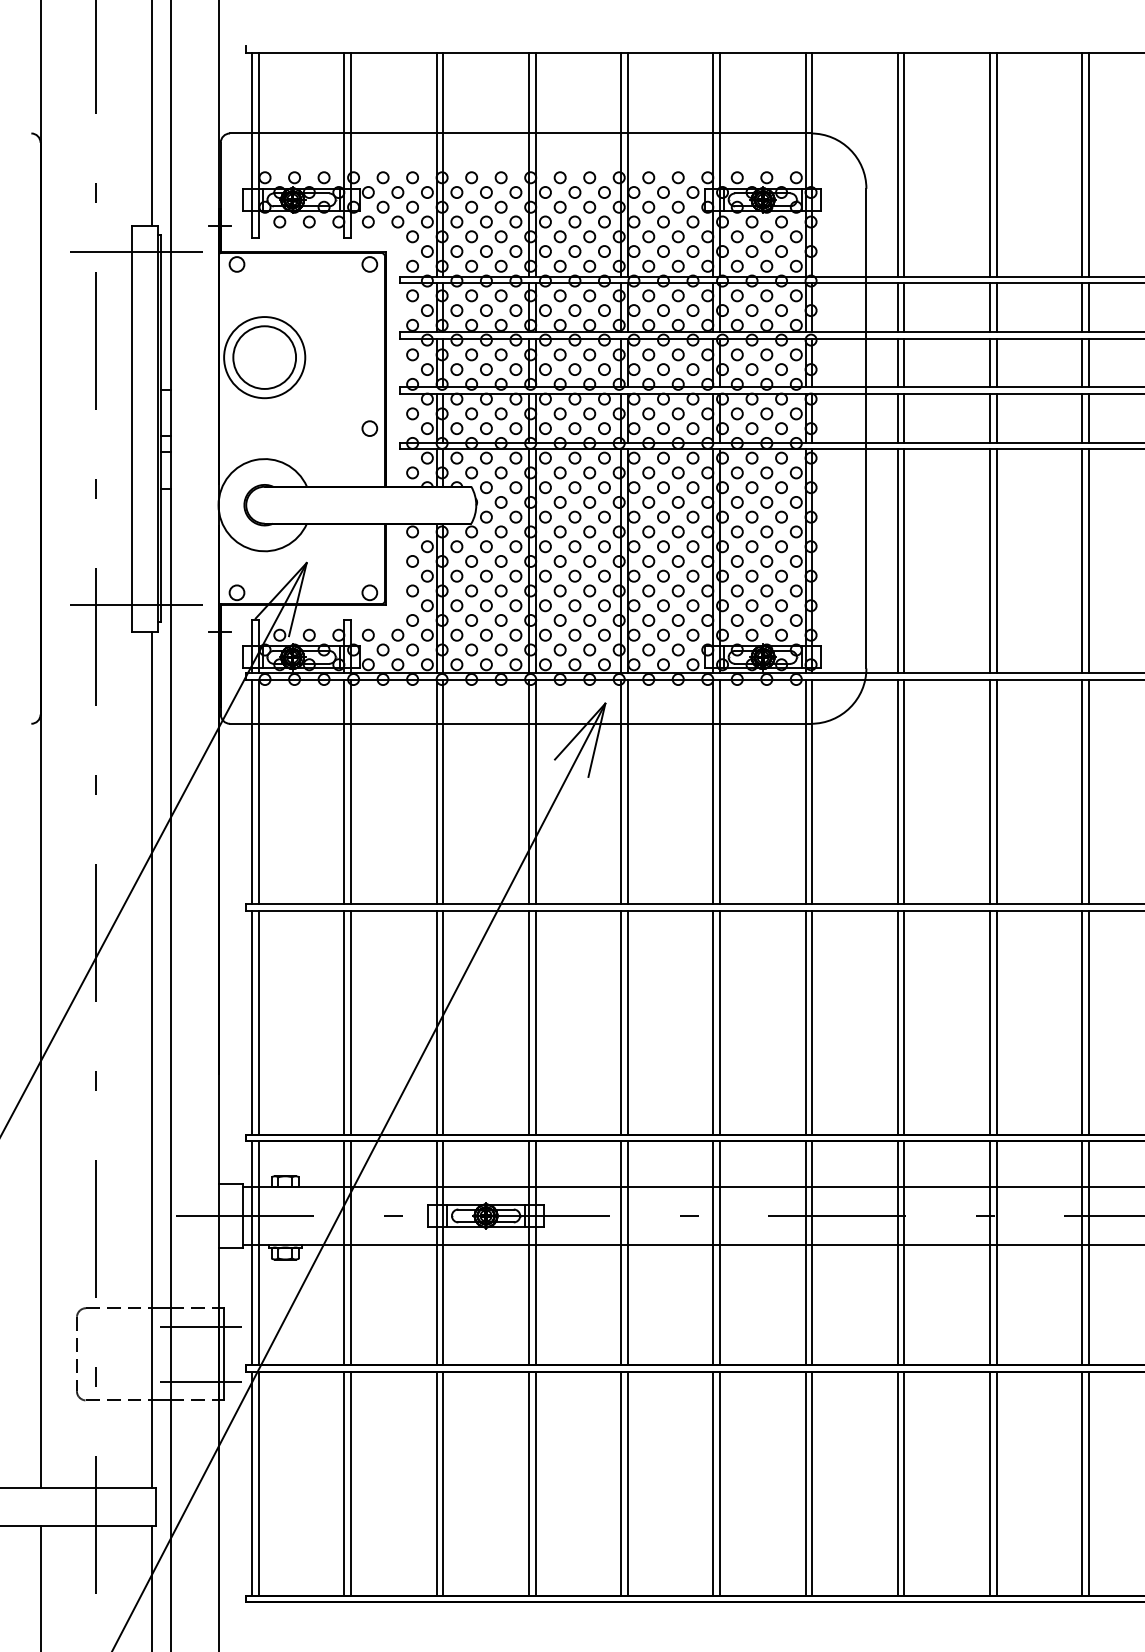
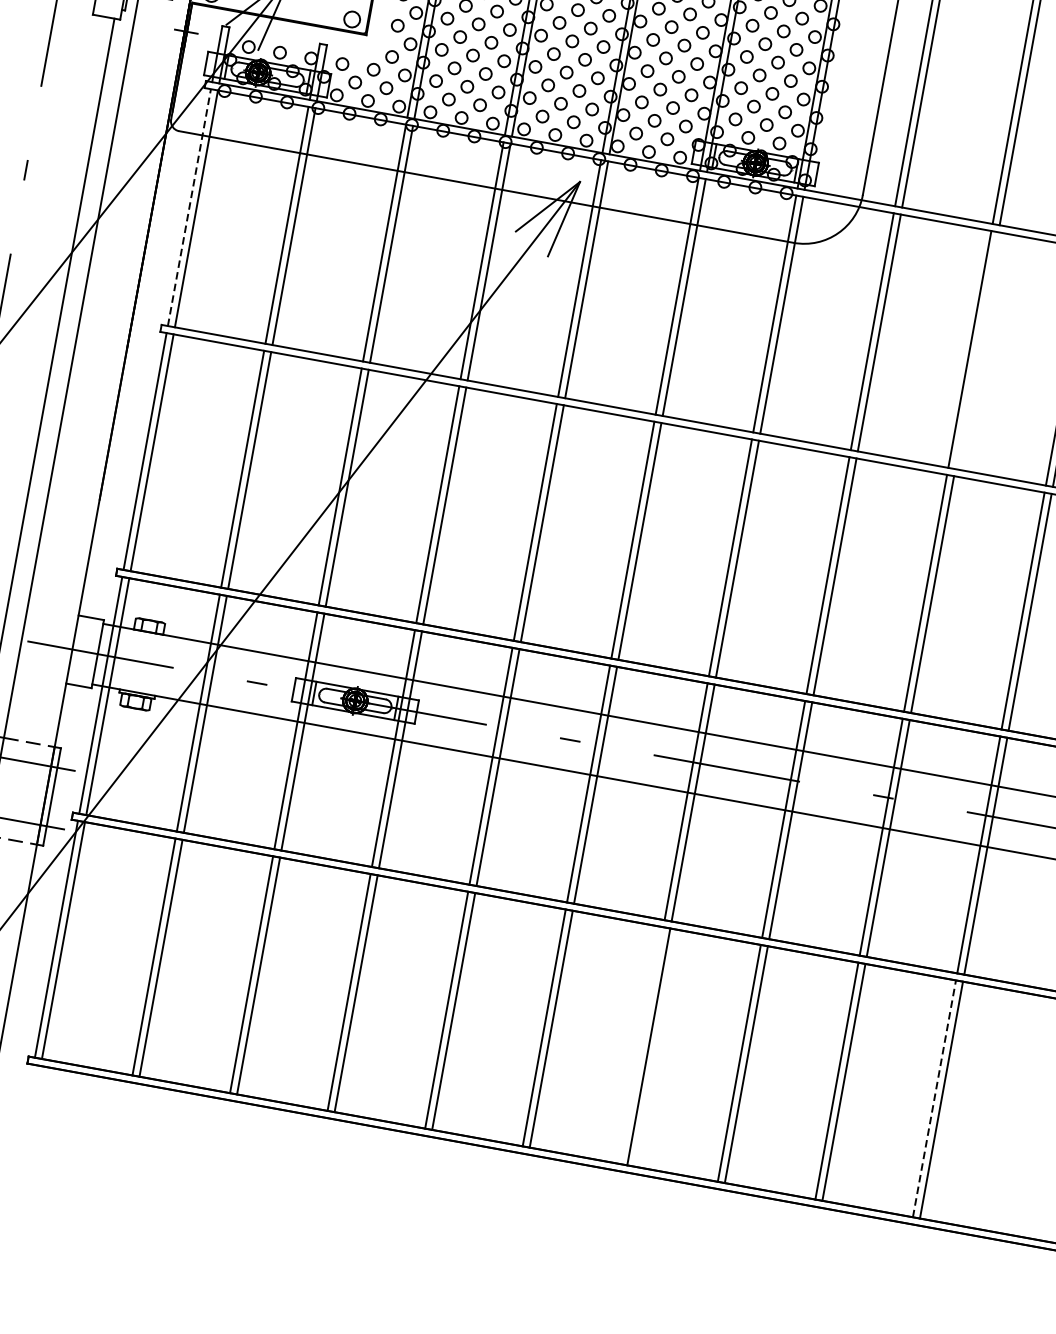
line: (252, 792) -> (189, 208), solid -> dashed
line: (996, 792) -> (976, 351), removed
line: (805, 1483) -> (641, 1045), removed
line: (1082, 1483) -> (934, 1098), solid -> dashed

